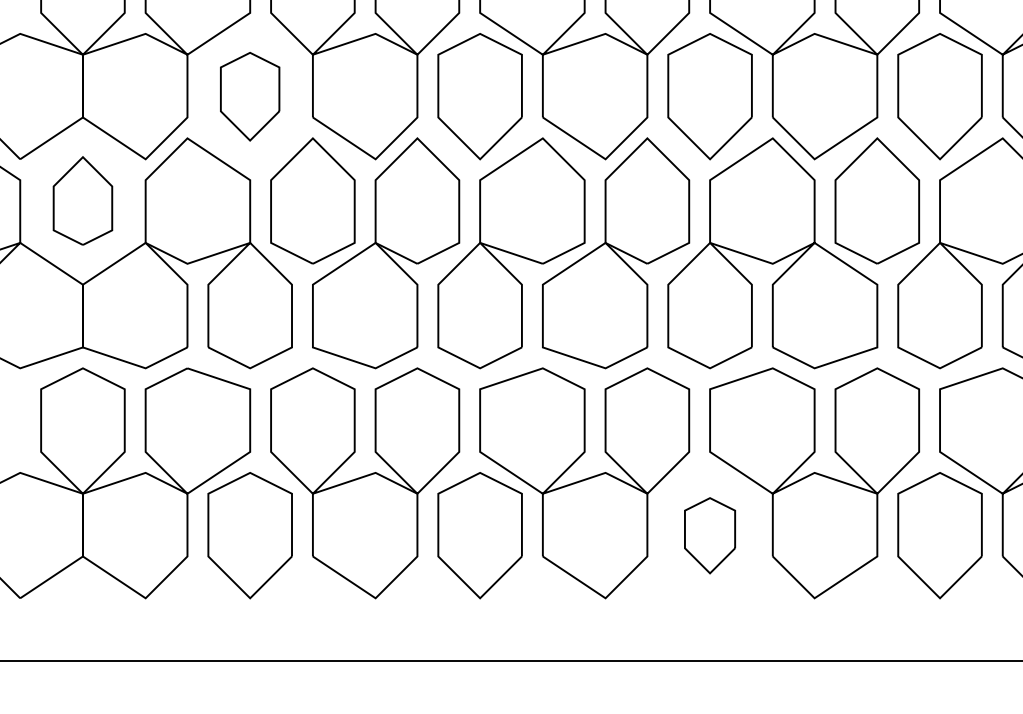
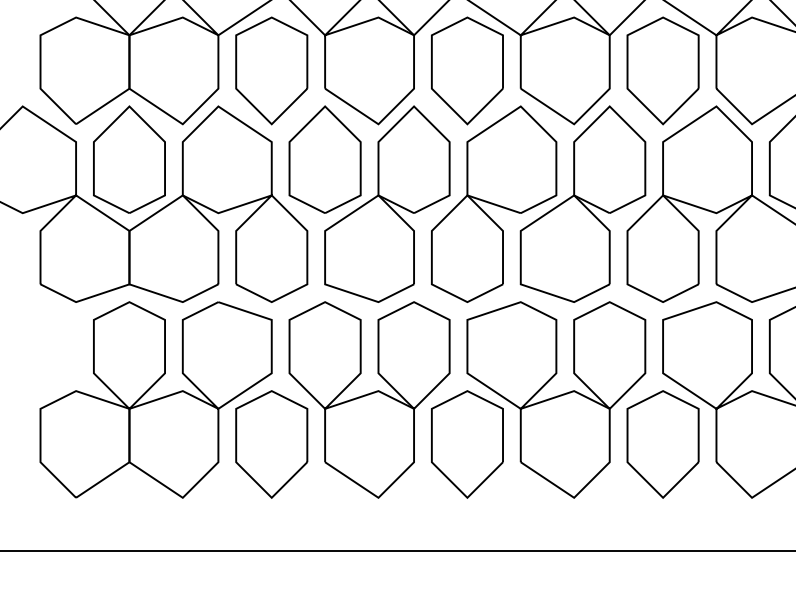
part: (249, 96) -> (271, 70), size x1.43
part: (82, 200) -> (129, 159), size x1.43
part: (709, 535) -> (662, 444), size x1.67

